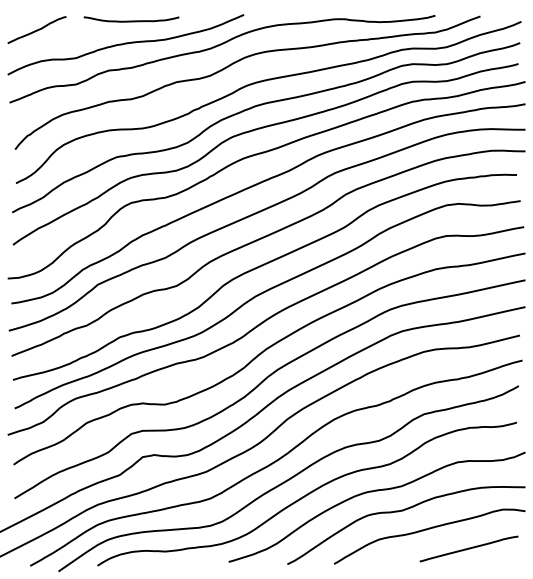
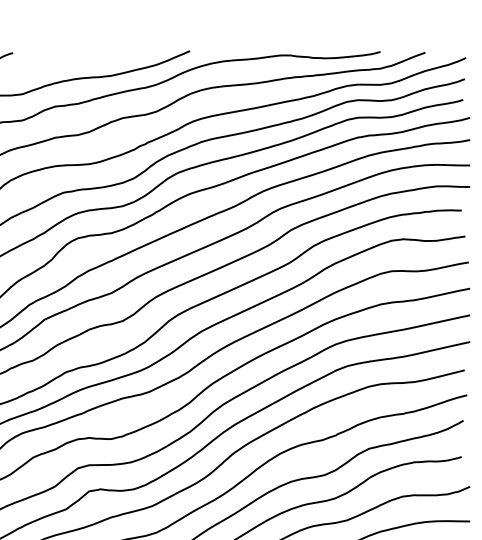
curve: (131, 20) -> (77, 56), removed

